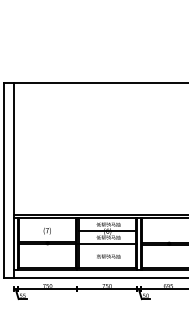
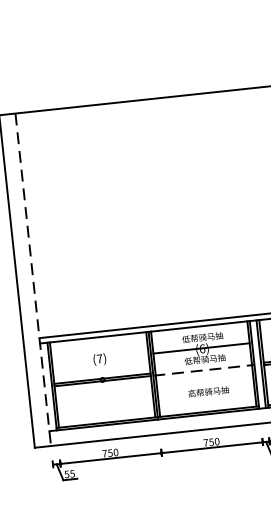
line: (13, 180) -> (33, 279), solid -> dashed
line: (107, 243) -> (204, 369), solid -> dashed

